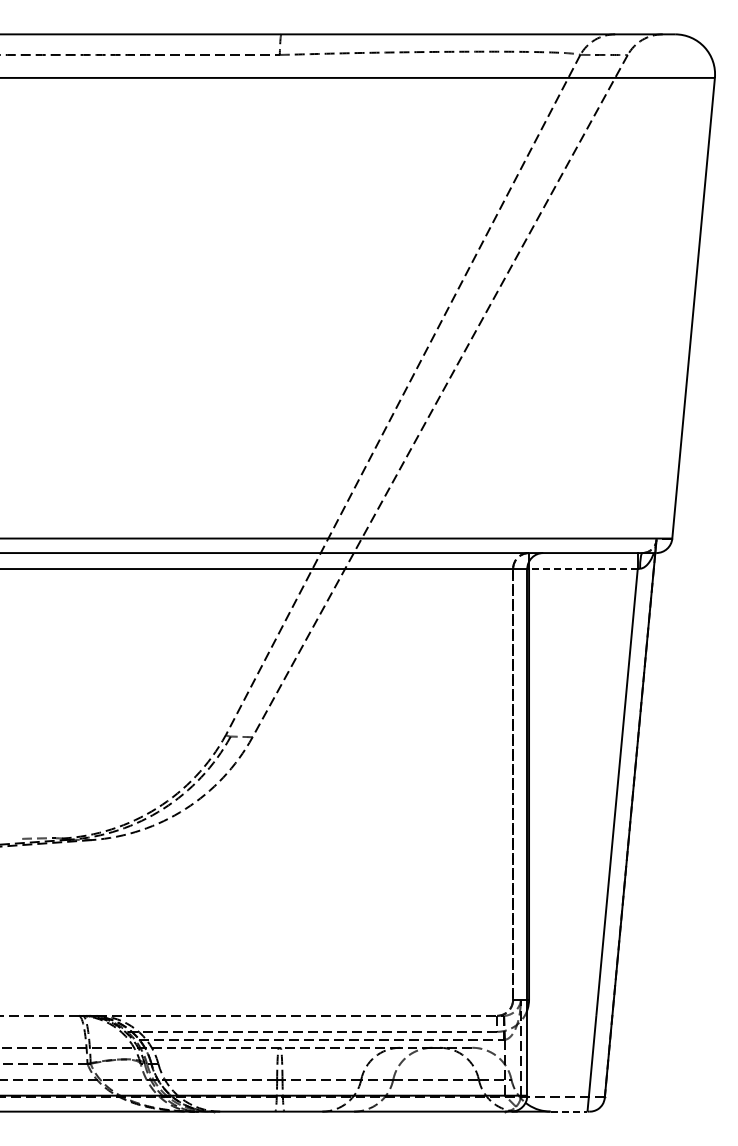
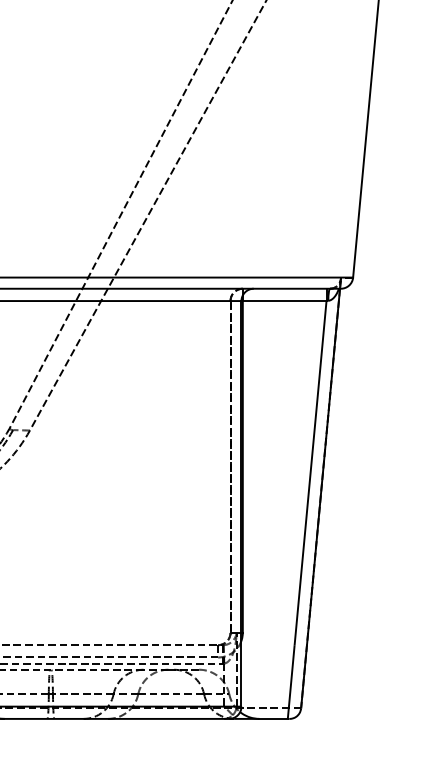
line: (582, 569) -> (283, 301), dashed -> solid
line: (569, 1111) -> (273, 718), dashed -> solid

